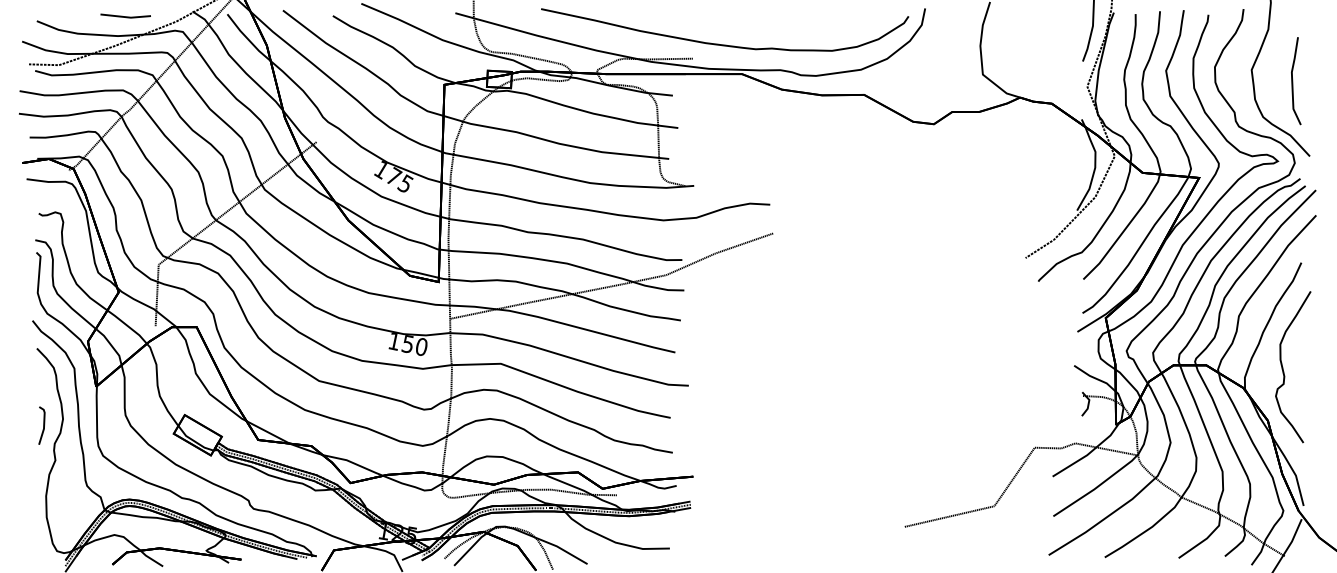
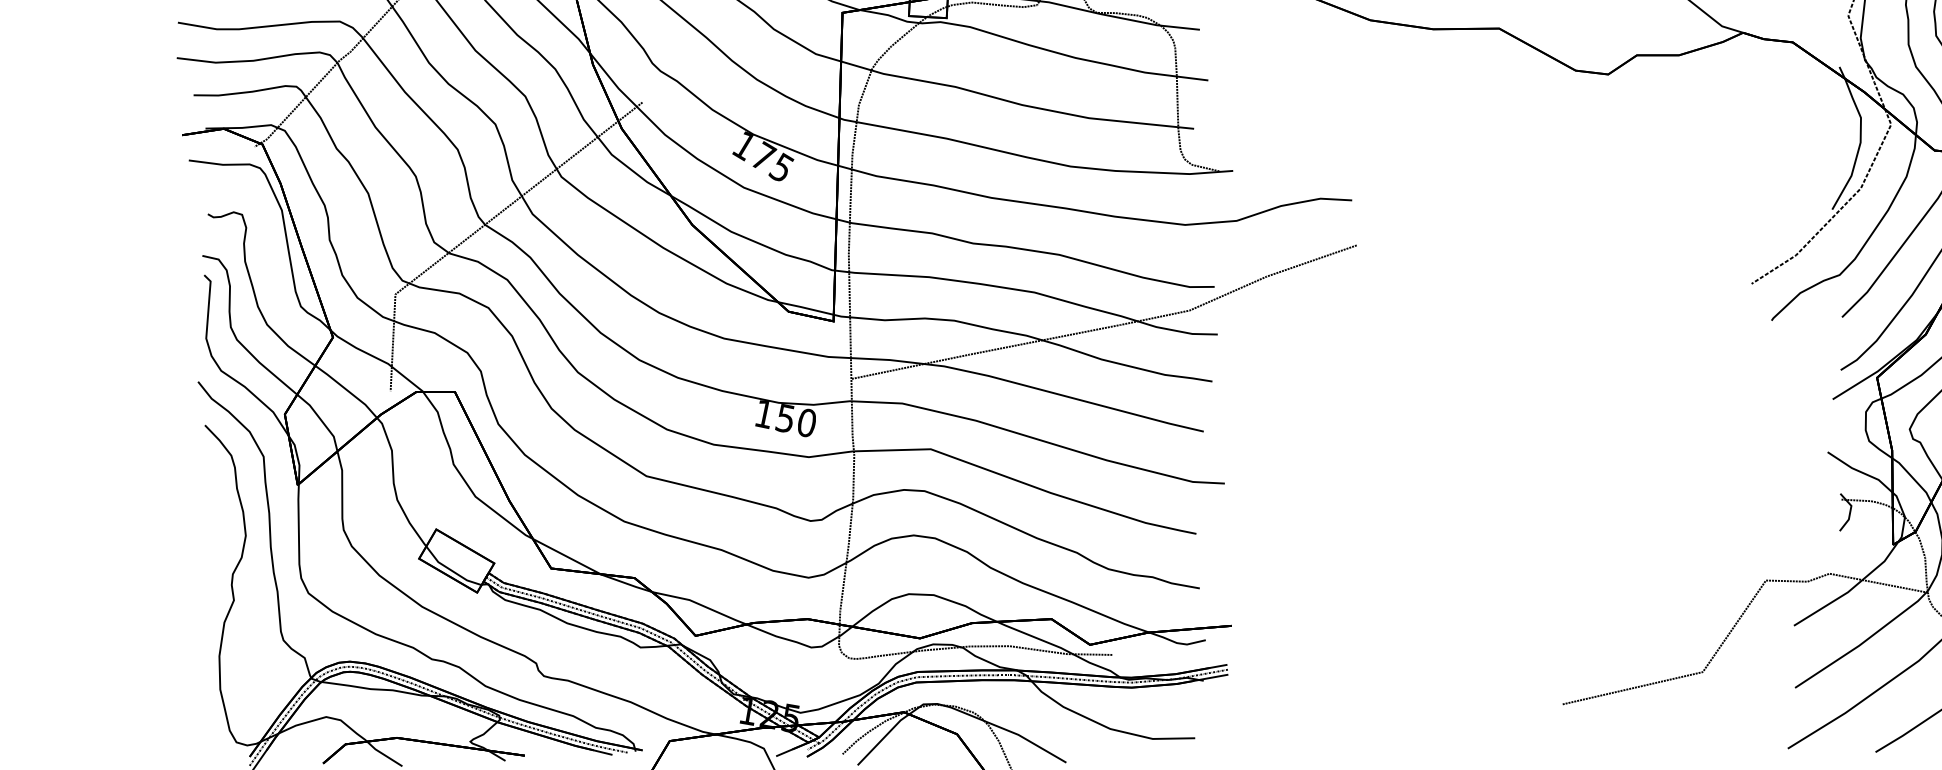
part: (41, 425) -> (212, 545), removed

